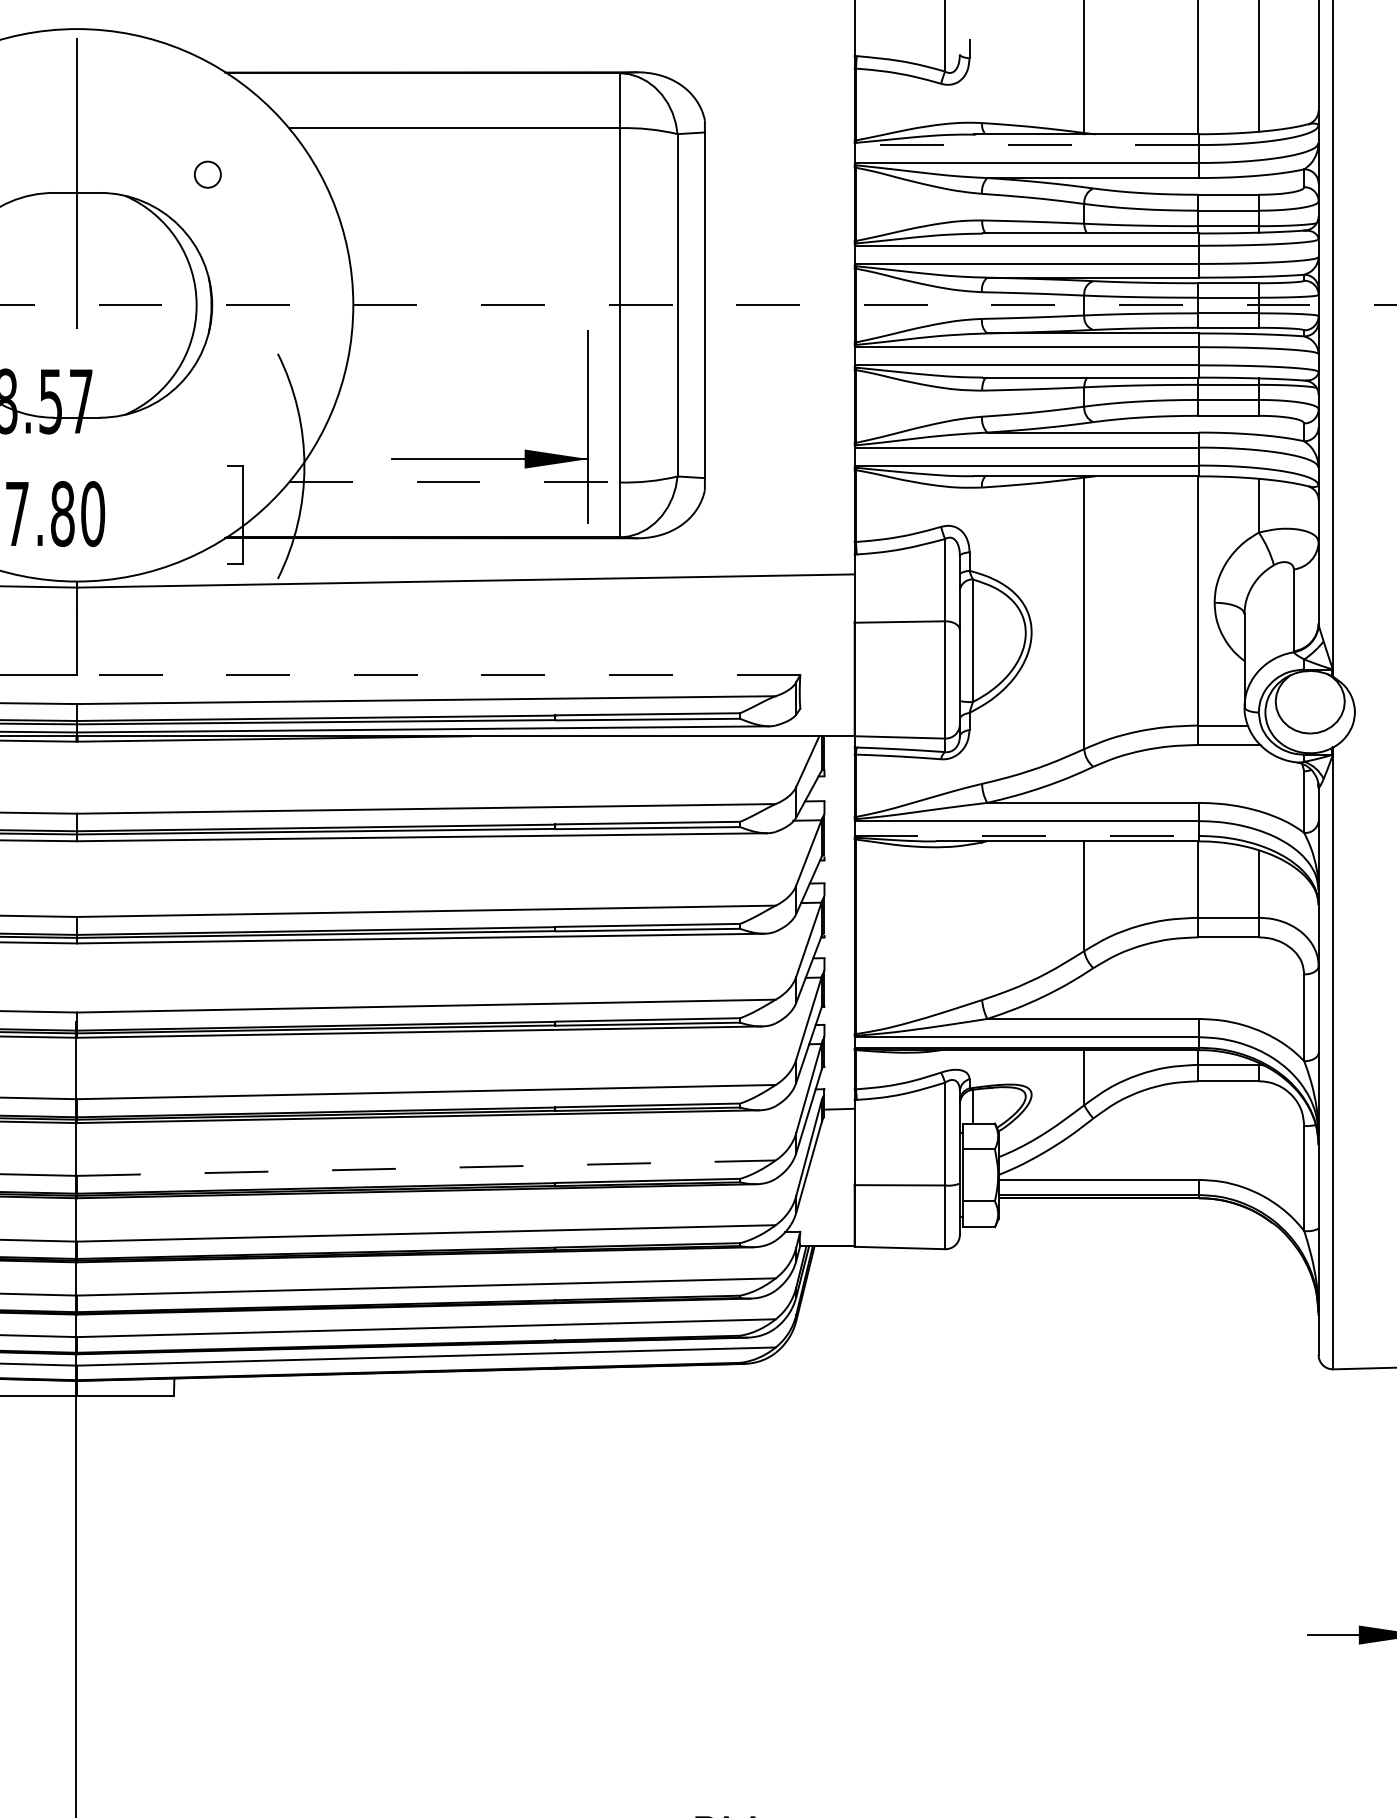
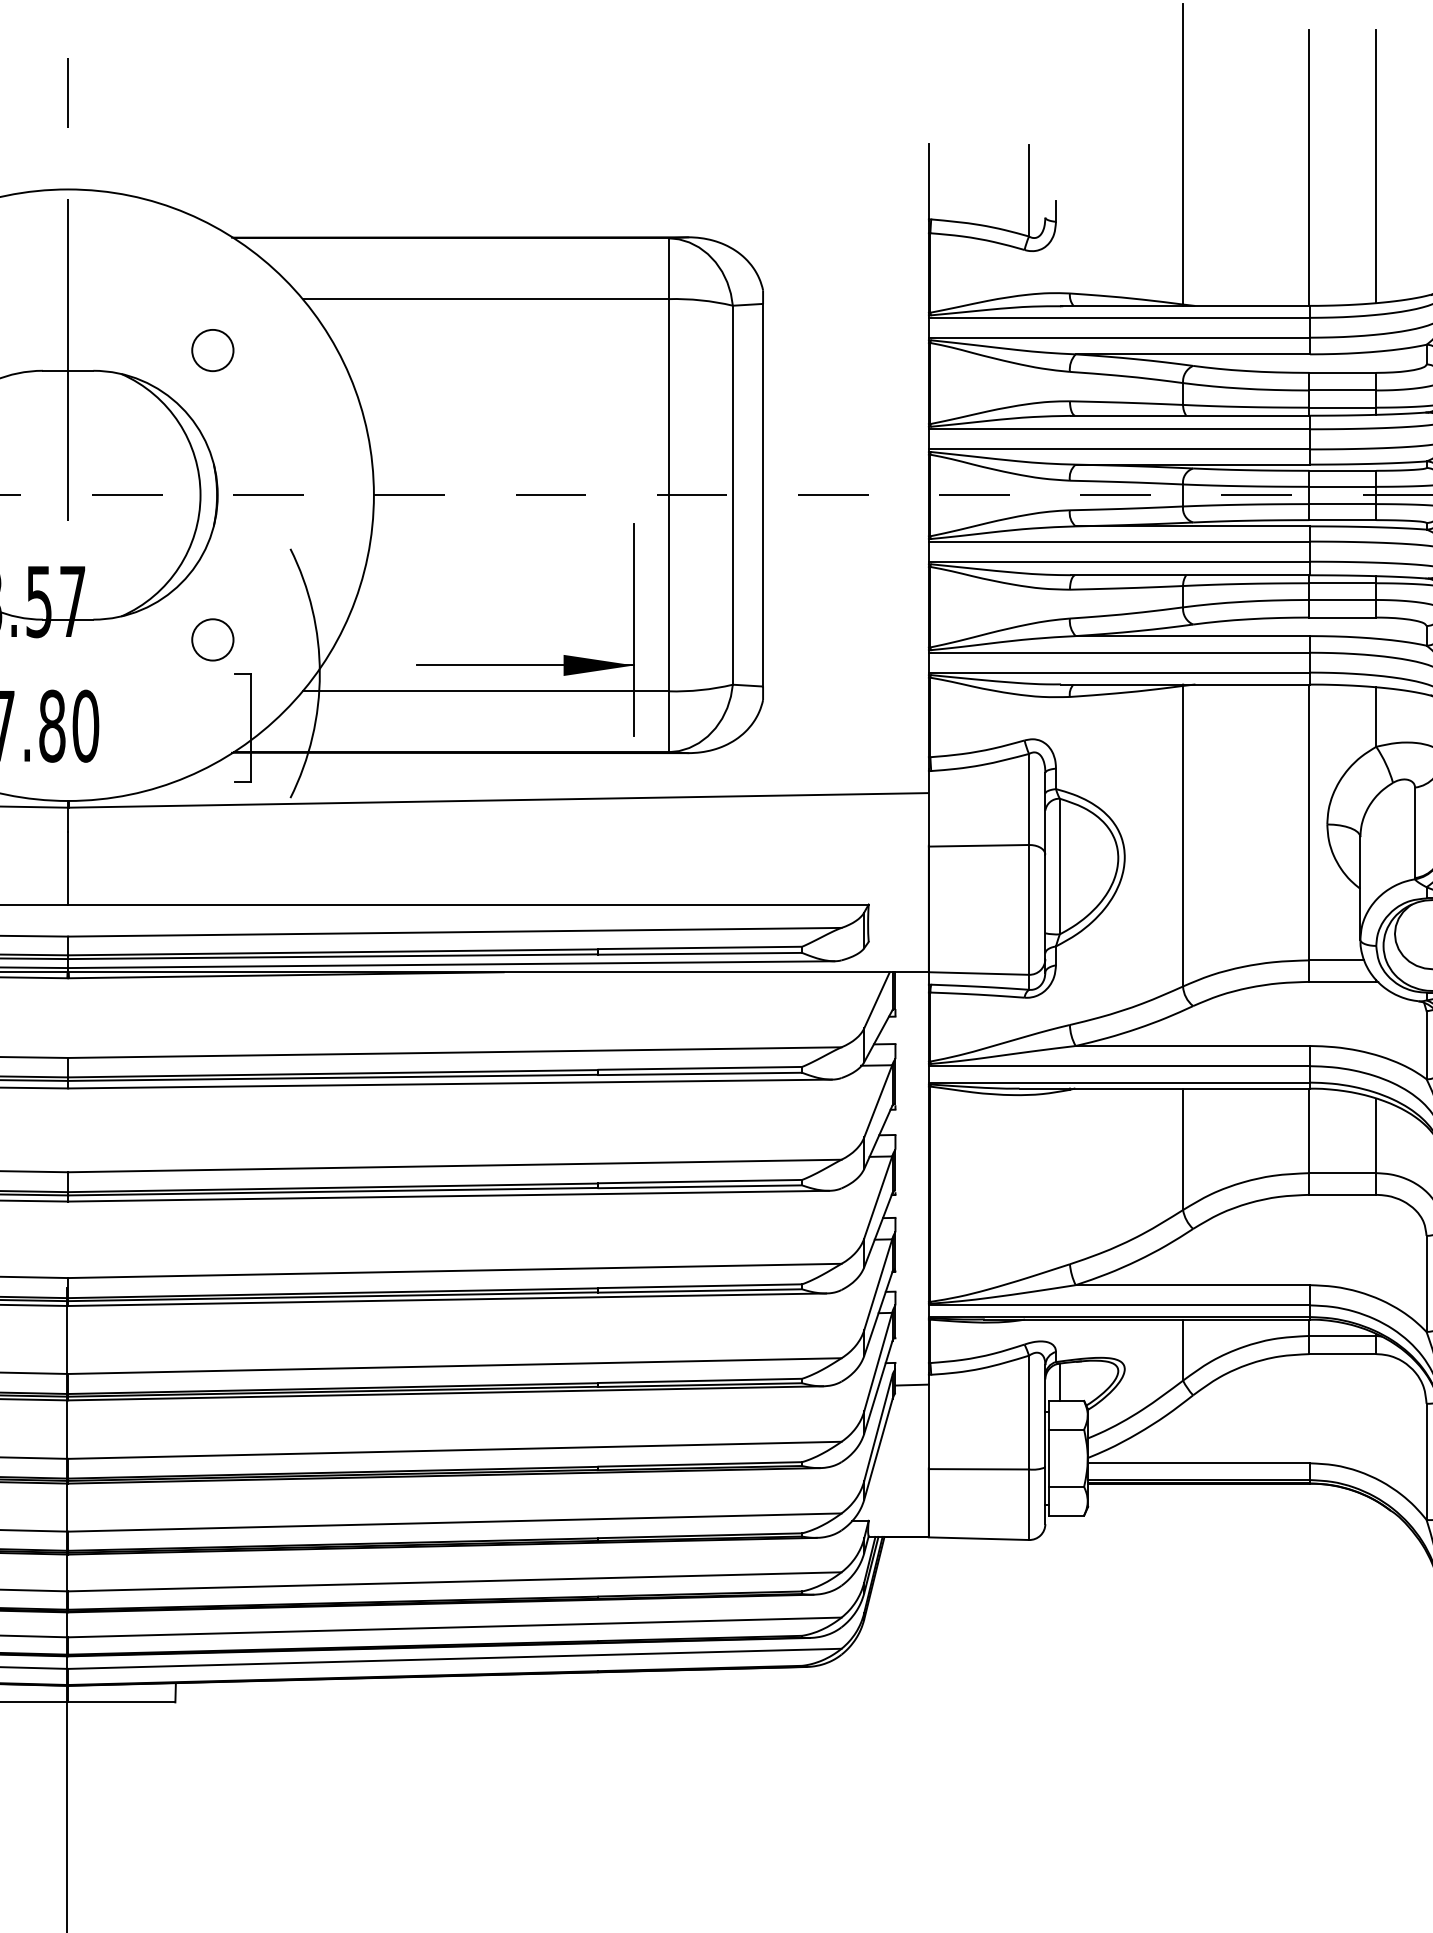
line: (1026, 145) -> (1119, 318), dashed -> solid
circle: (207, 174) -> (212, 350), size x1.43
circle: (207, 435) -> (212, 639), added
line: (454, 482) -> (485, 691), dashed -> solid
line: (438, 675) -> (468, 904), dashed -> solid
line: (1027, 835) -> (1120, 1082), dashed -> solid
line: (426, 1168) -> (454, 1450), dashed -> solid

